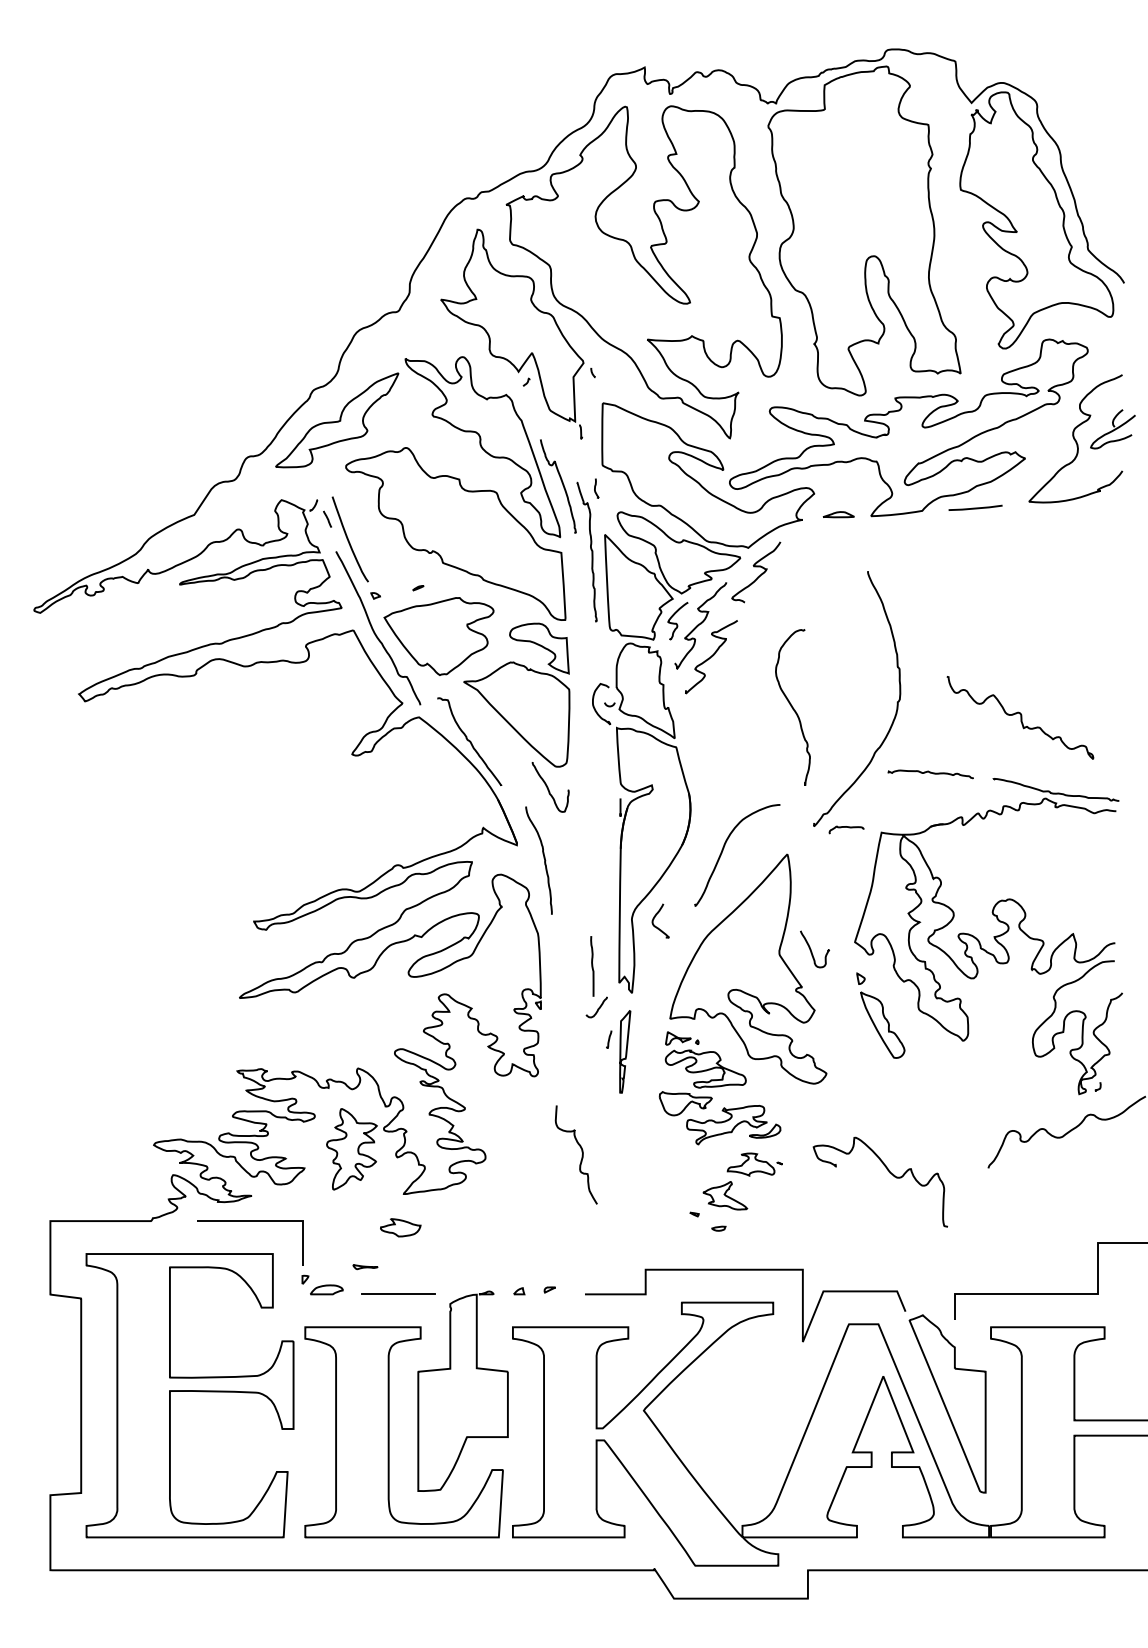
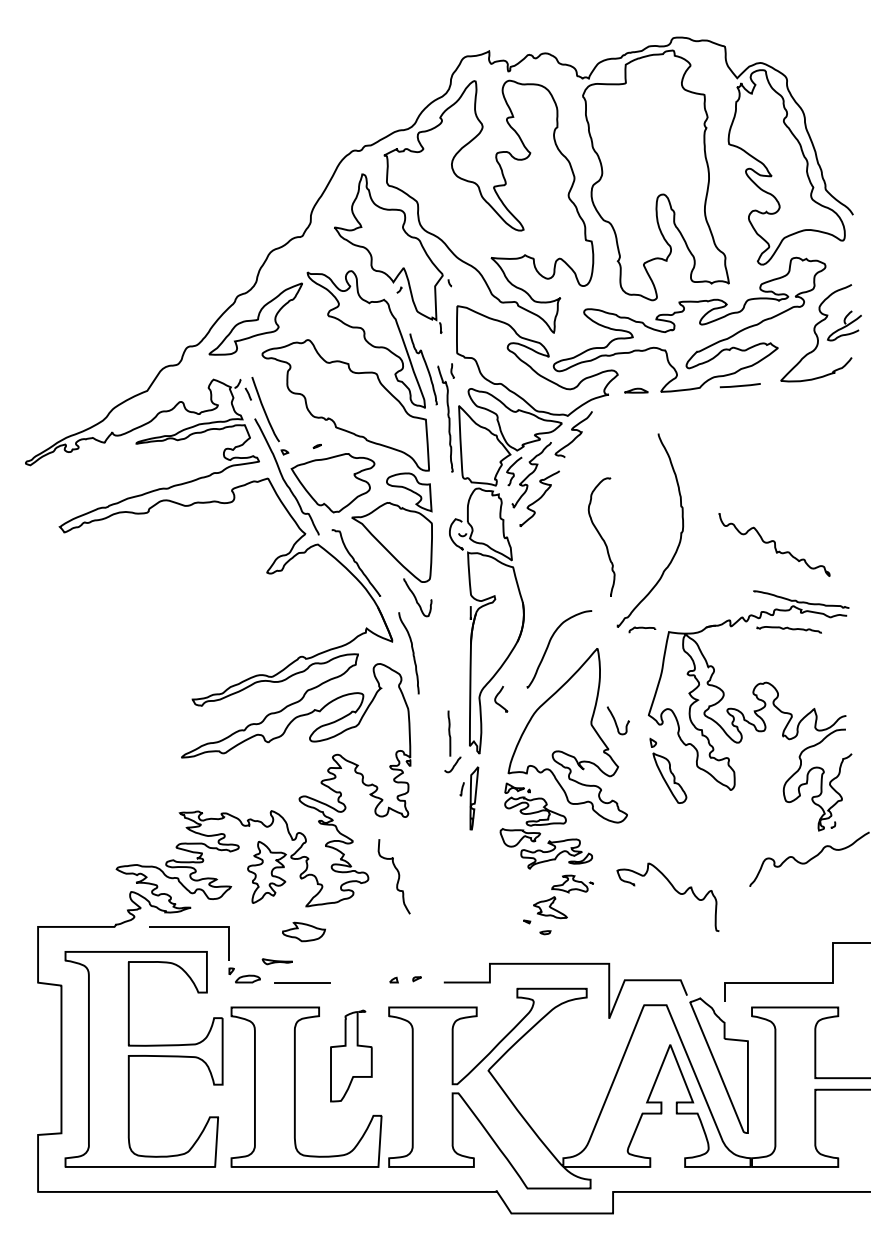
curve: (929, 773) -> (788, 629), moved
curve: (581, 1154) -> (398, 876), moved
part: (400, 1227) -> (303, 931), size x1.4
part: (364, 1266) -> (276, 961), size x1.6
part: (463, 1390) -> (351, 1055), size x0.6

